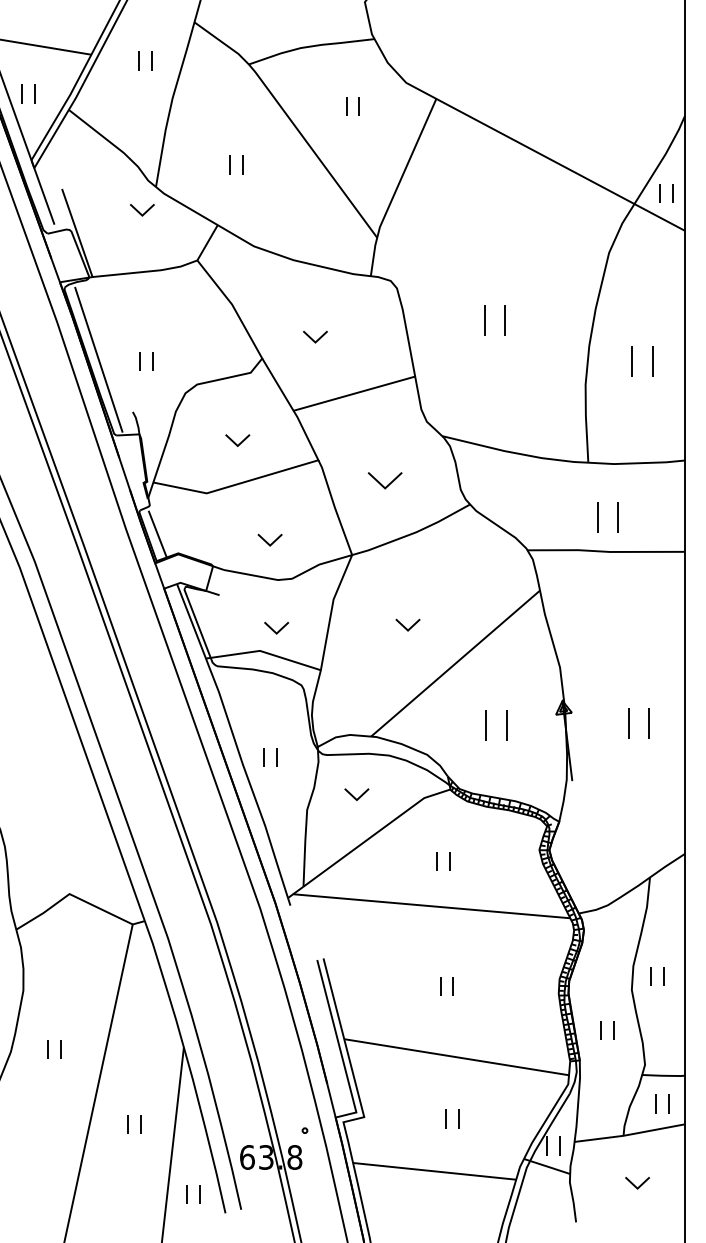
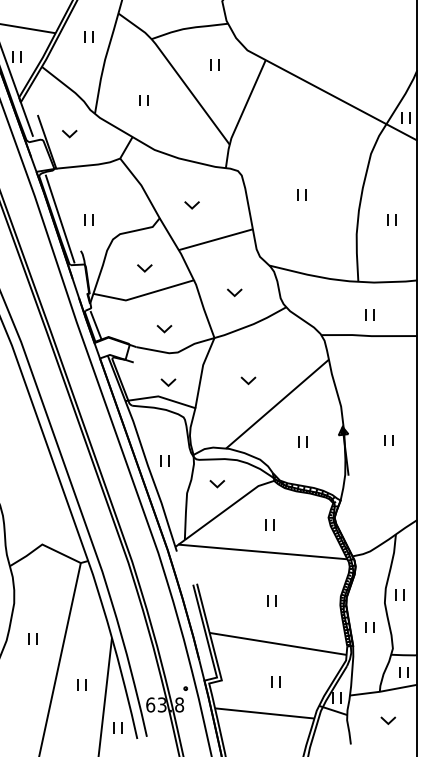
part: (142, 211) -> (69, 134), moved
part: (494, 319) -> (301, 194), size x0.62
part: (642, 360) -> (391, 219), size x0.62
part: (385, 480) -> (234, 292), size x0.71
part: (606, 516) -> (369, 314), size x0.62
part: (637, 723) -> (388, 440), size x0.62
part: (496, 724) -> (302, 441), size x0.62

